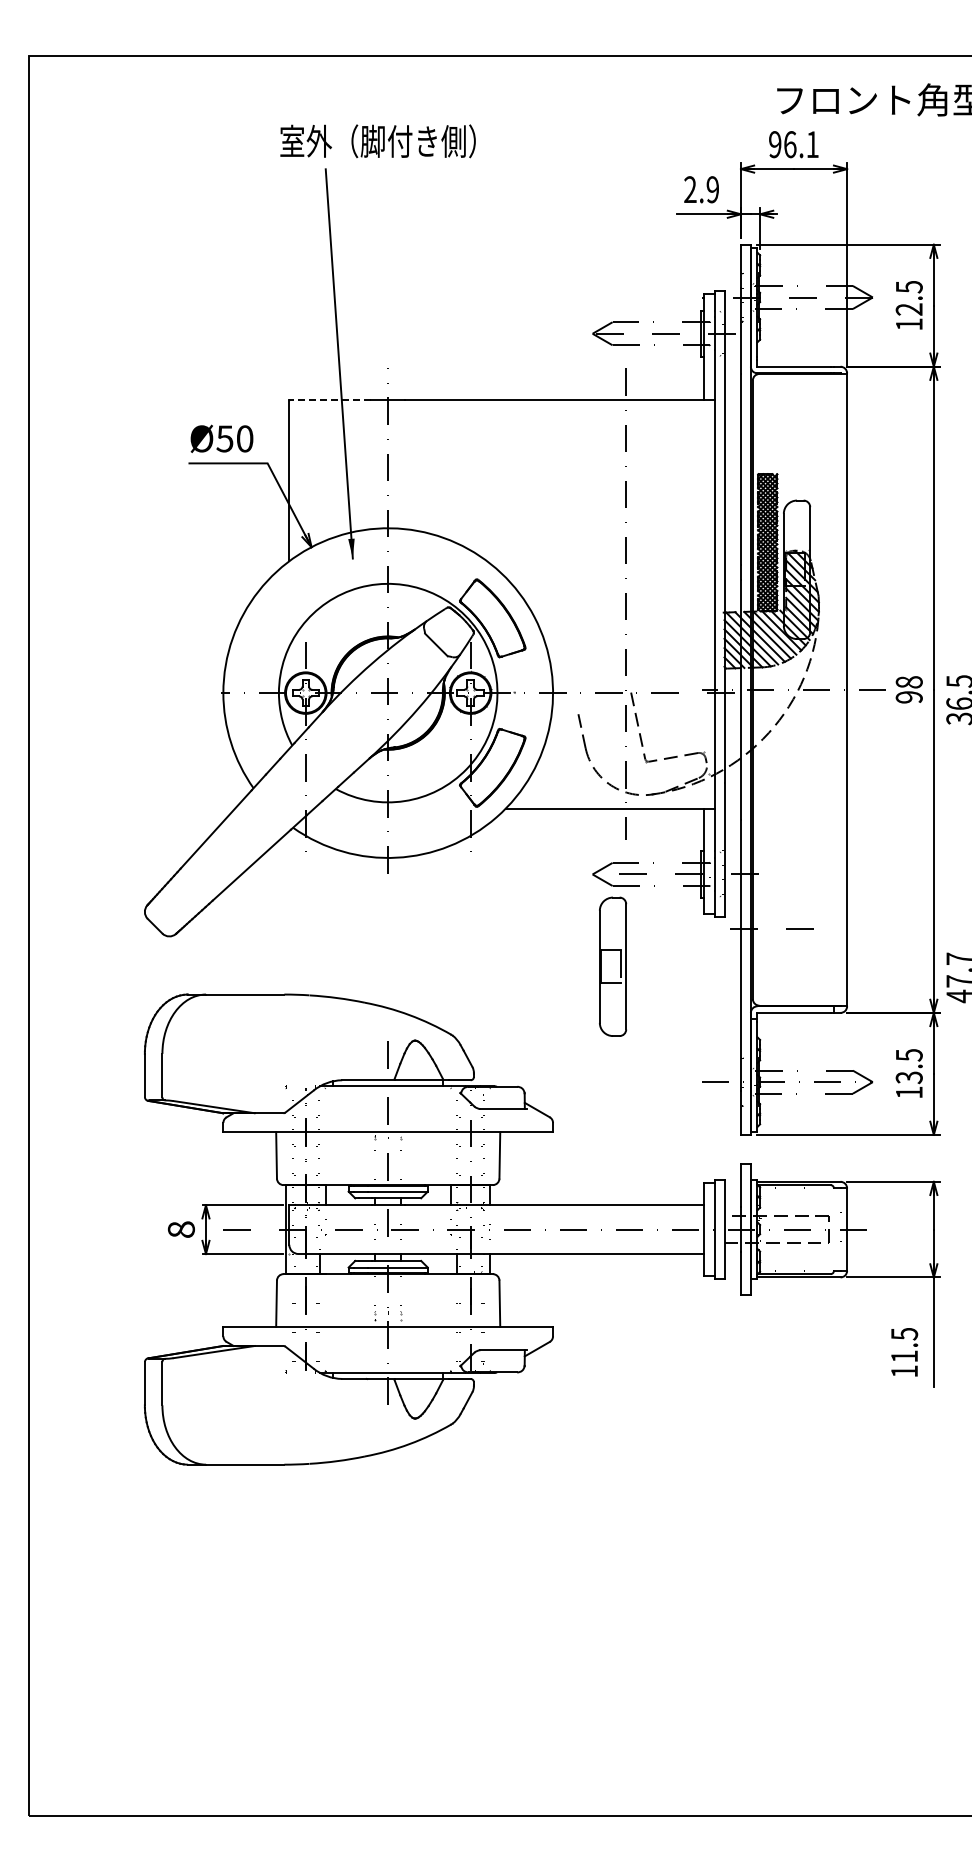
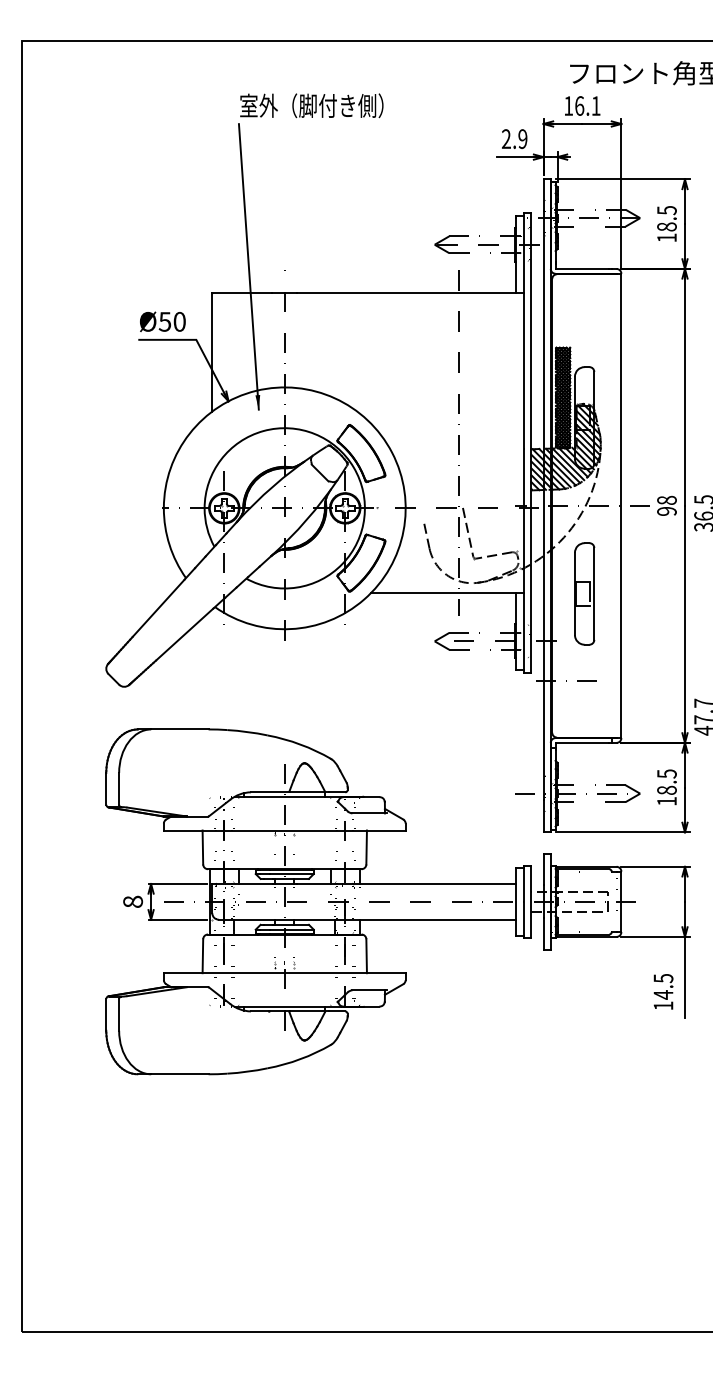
text: (377, 141) -> (311, 105), moved
text: (775, 144) -> (568, 105), 96.1 -> 16.1
text: (908, 309) -> (666, 226), 12.5 -> 18.5
line: (330, 399) -> (242, 292), dashed -> solid
part: (613, 966) -> (584, 593), moved
text: (908, 1077) -> (666, 790), 13.5 -> 18.5
text: (904, 1356) -> (663, 994), 11.5 -> 14.5

